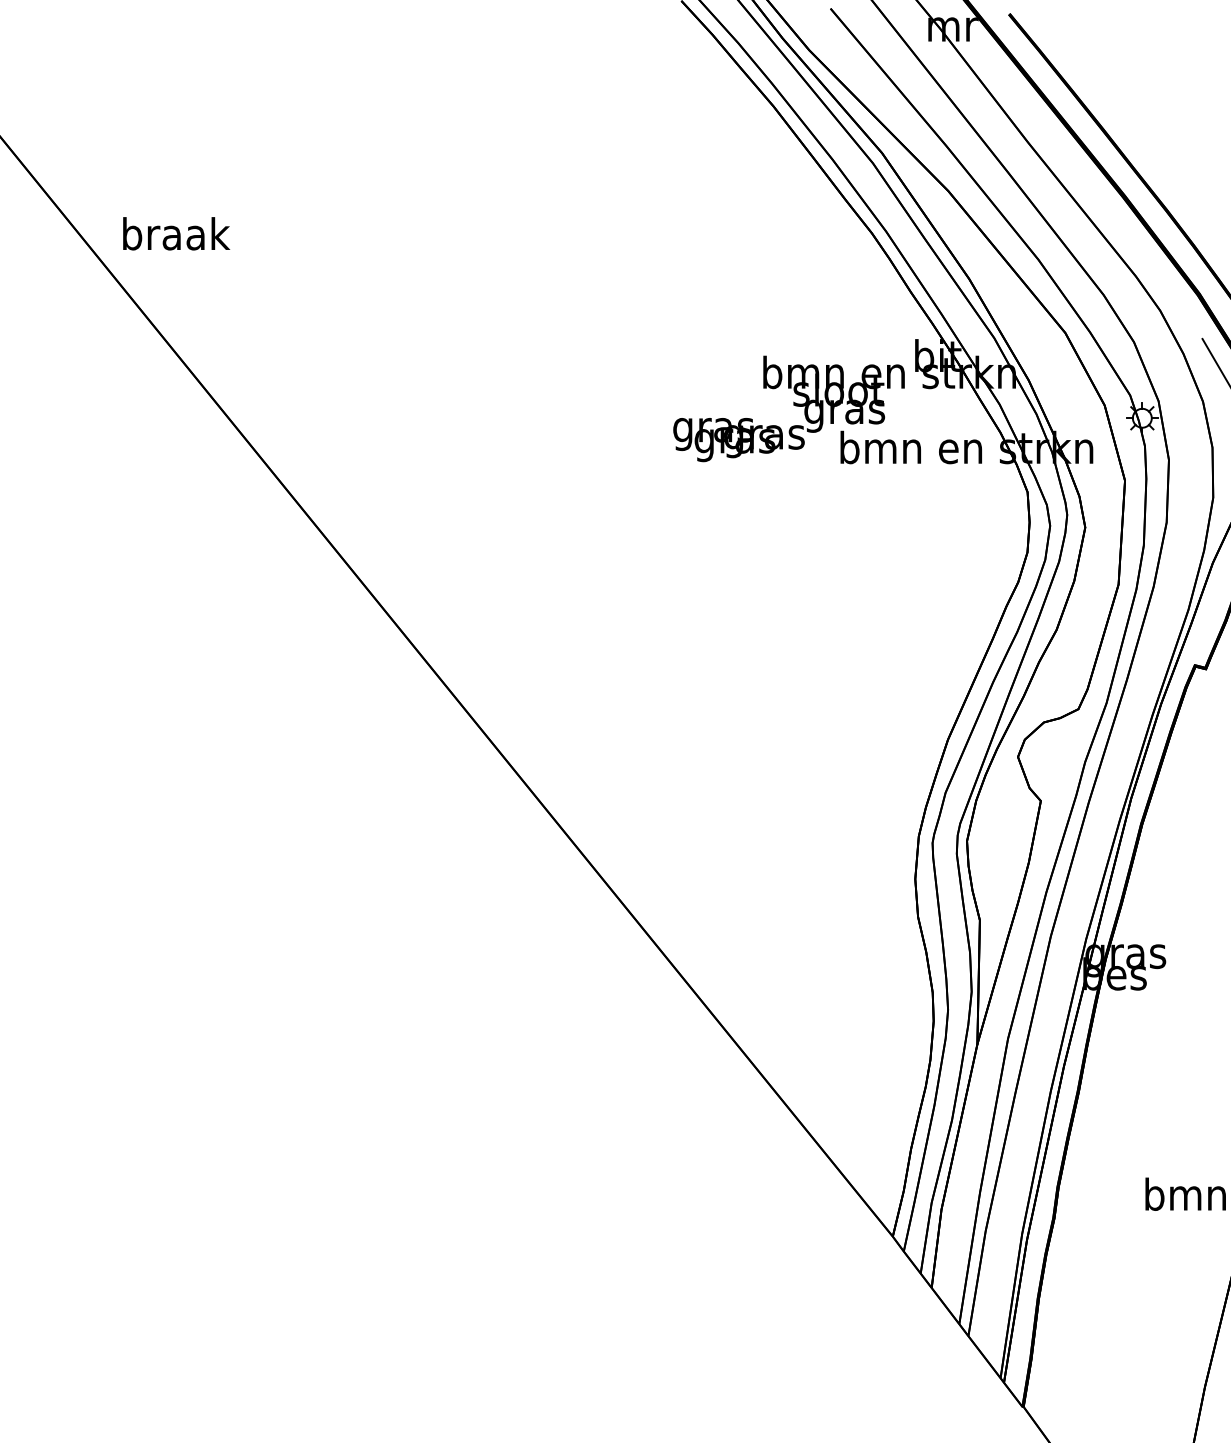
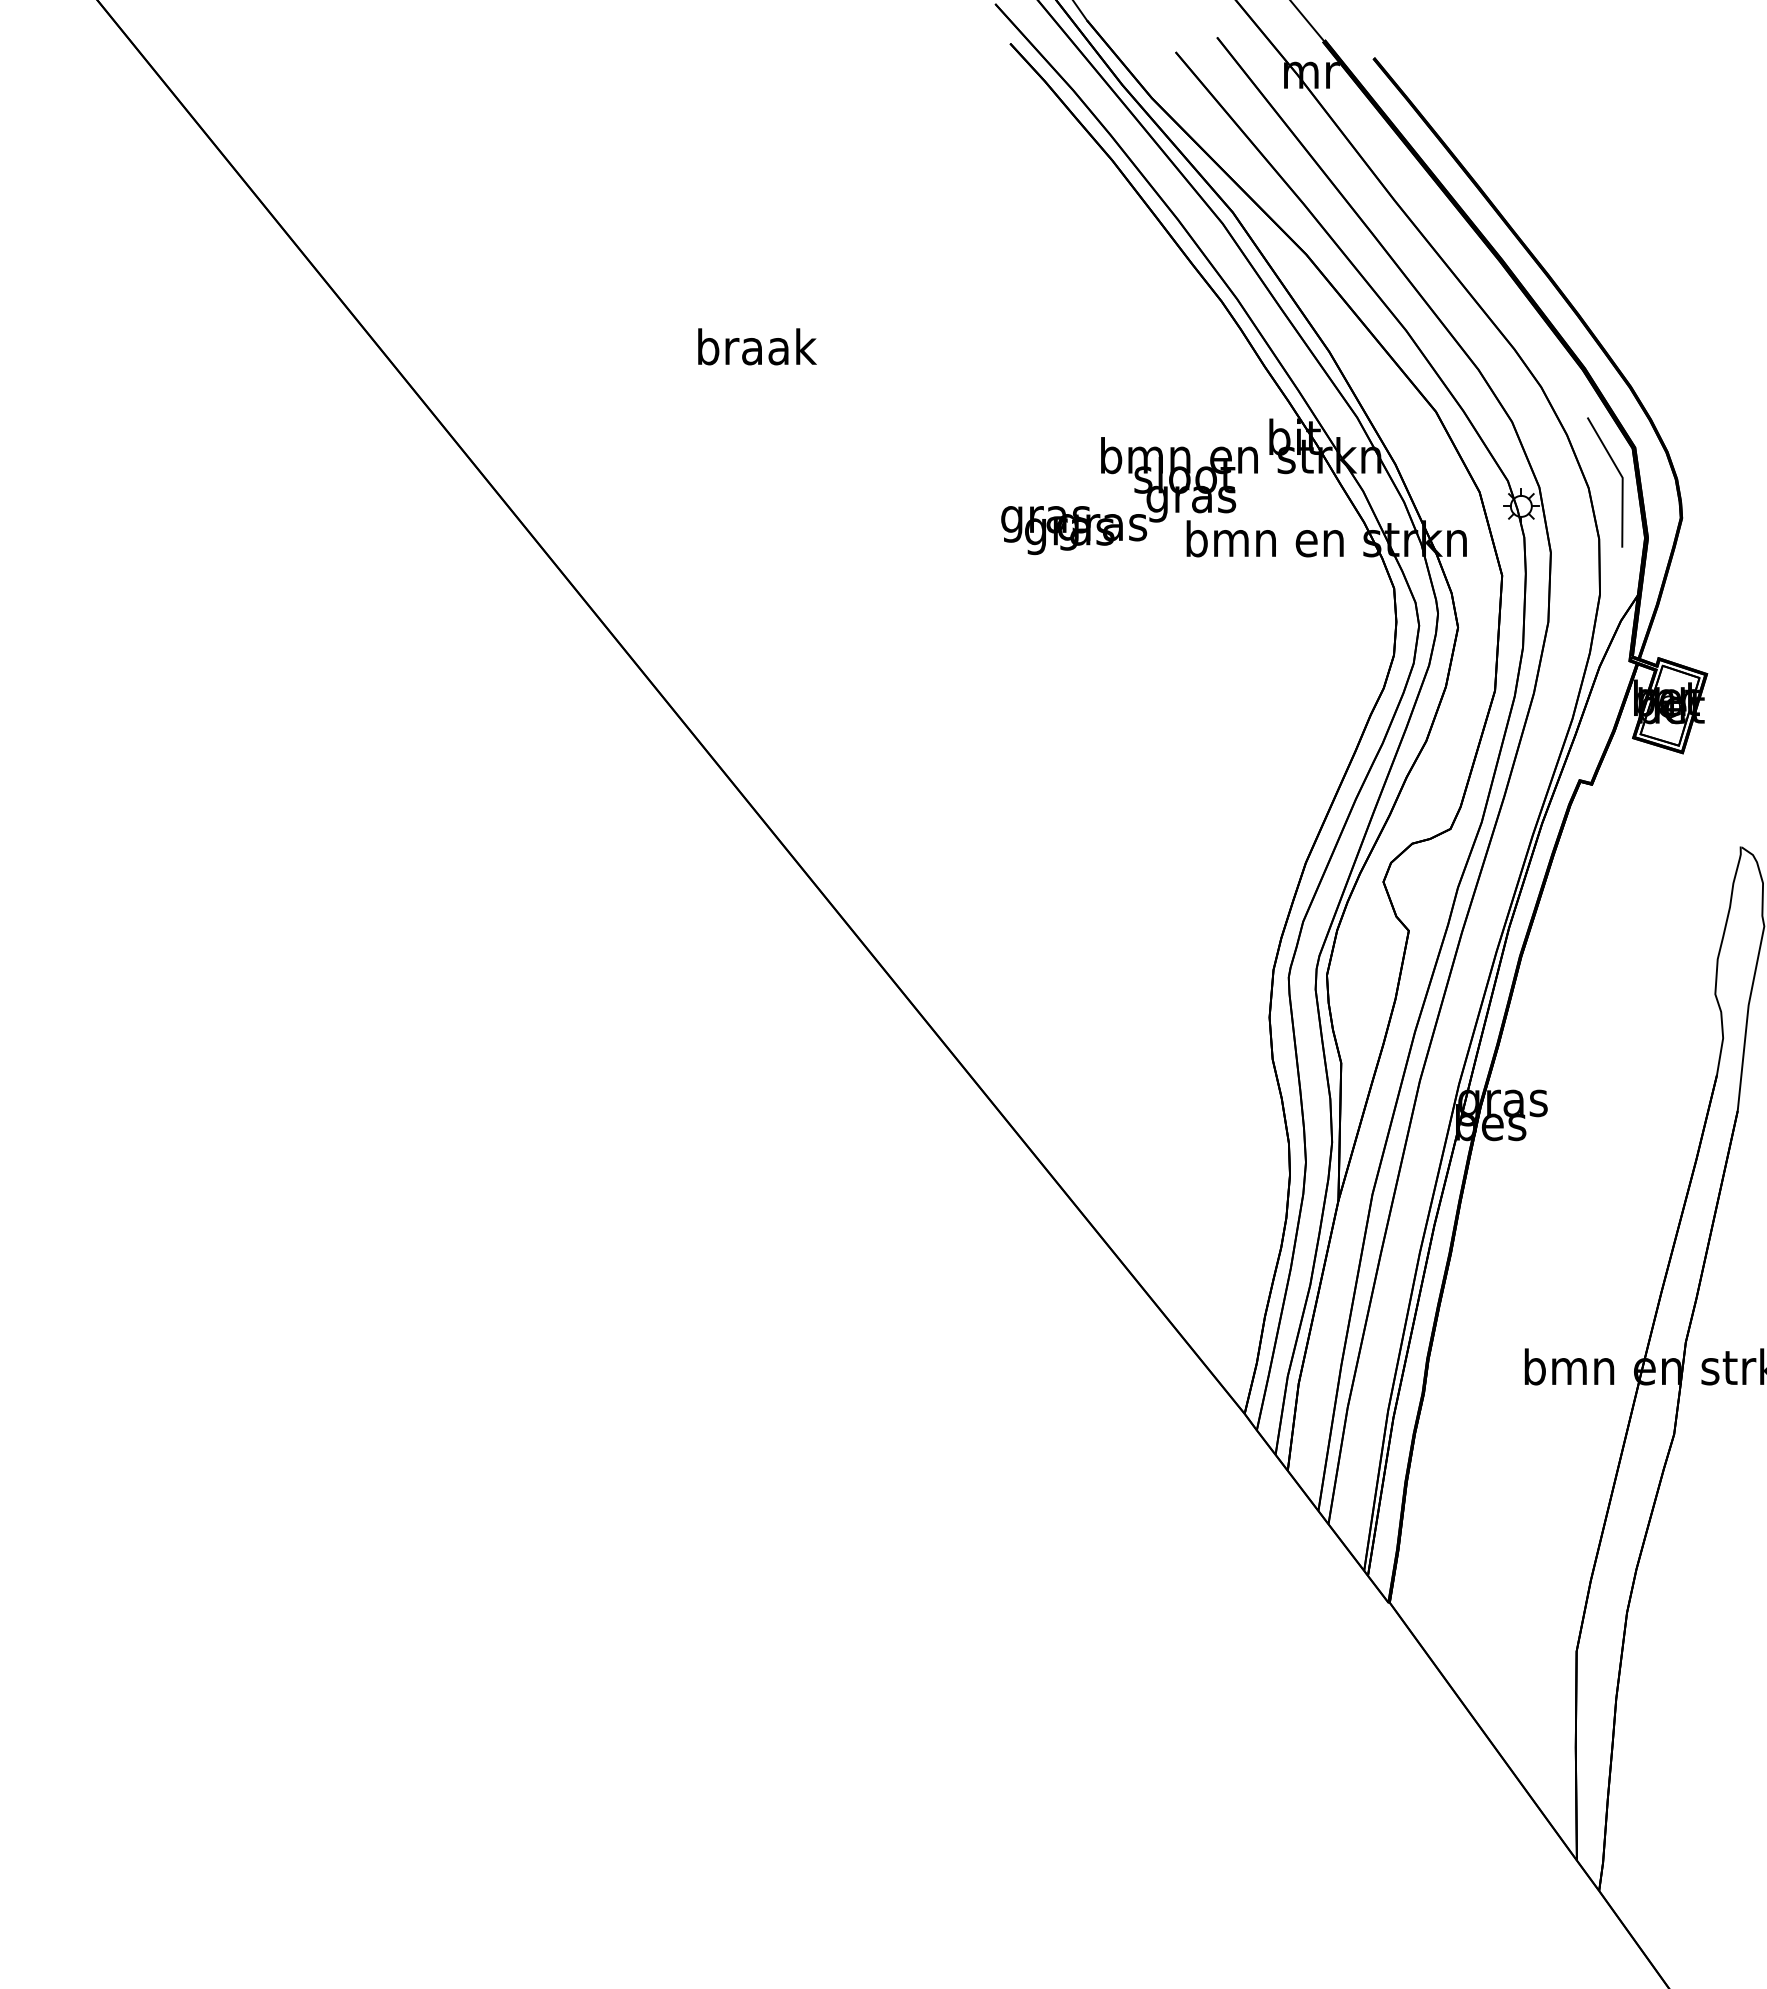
text: (176, 233) -> (757, 346), moved

